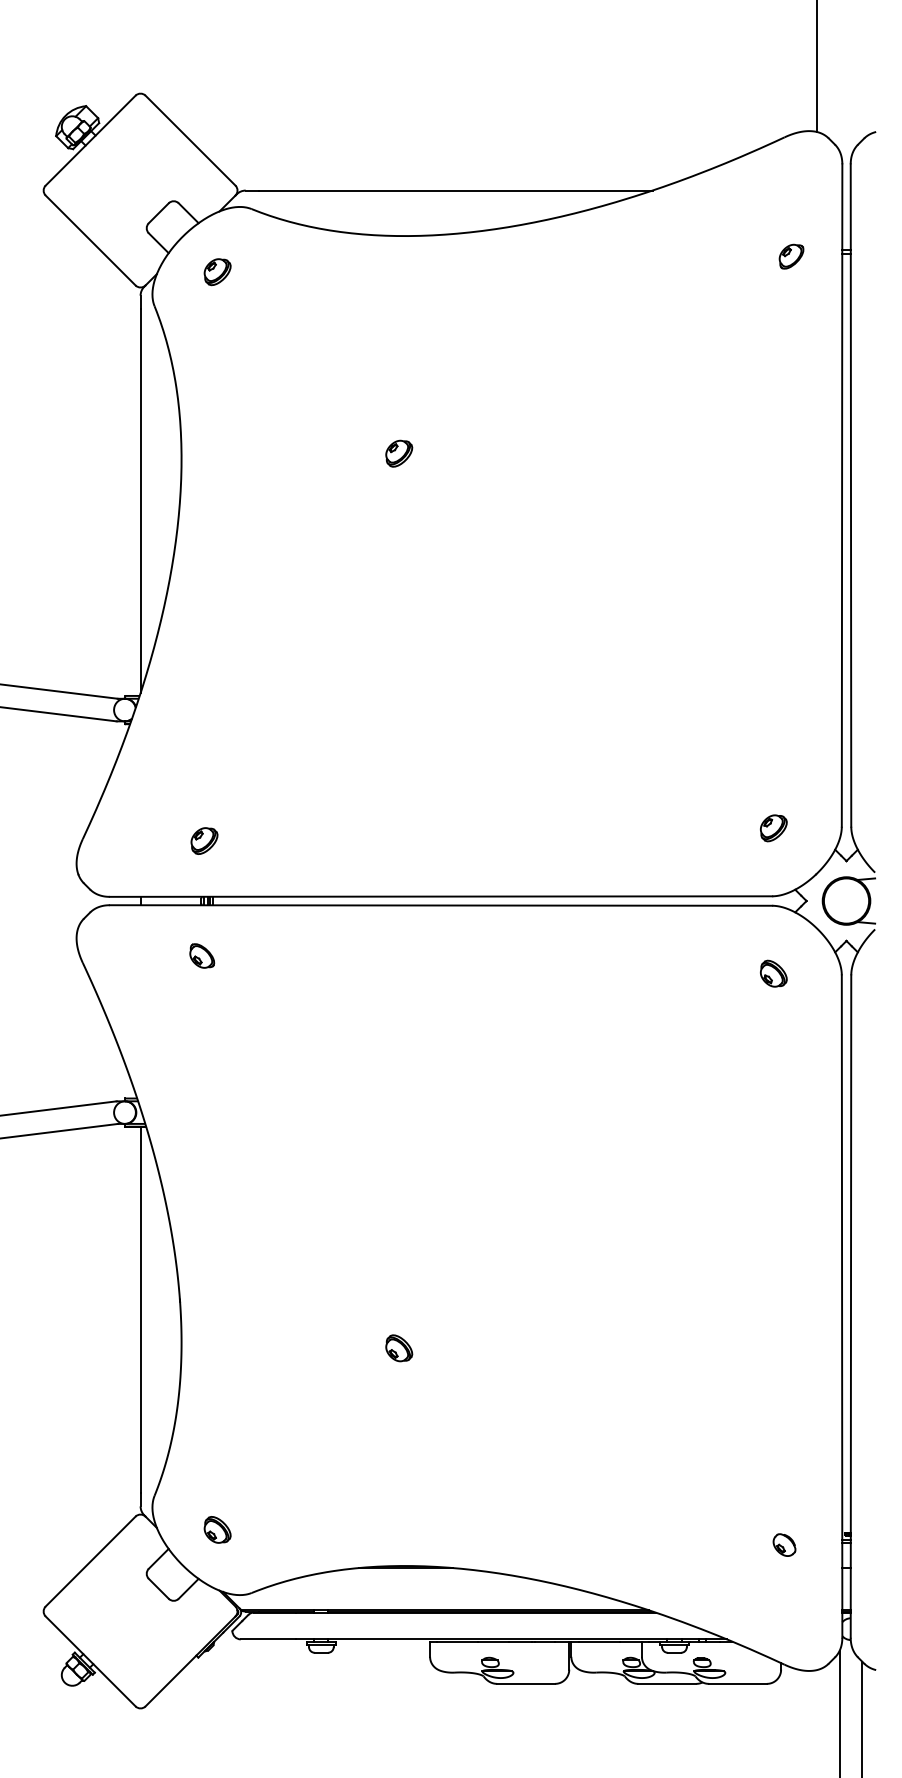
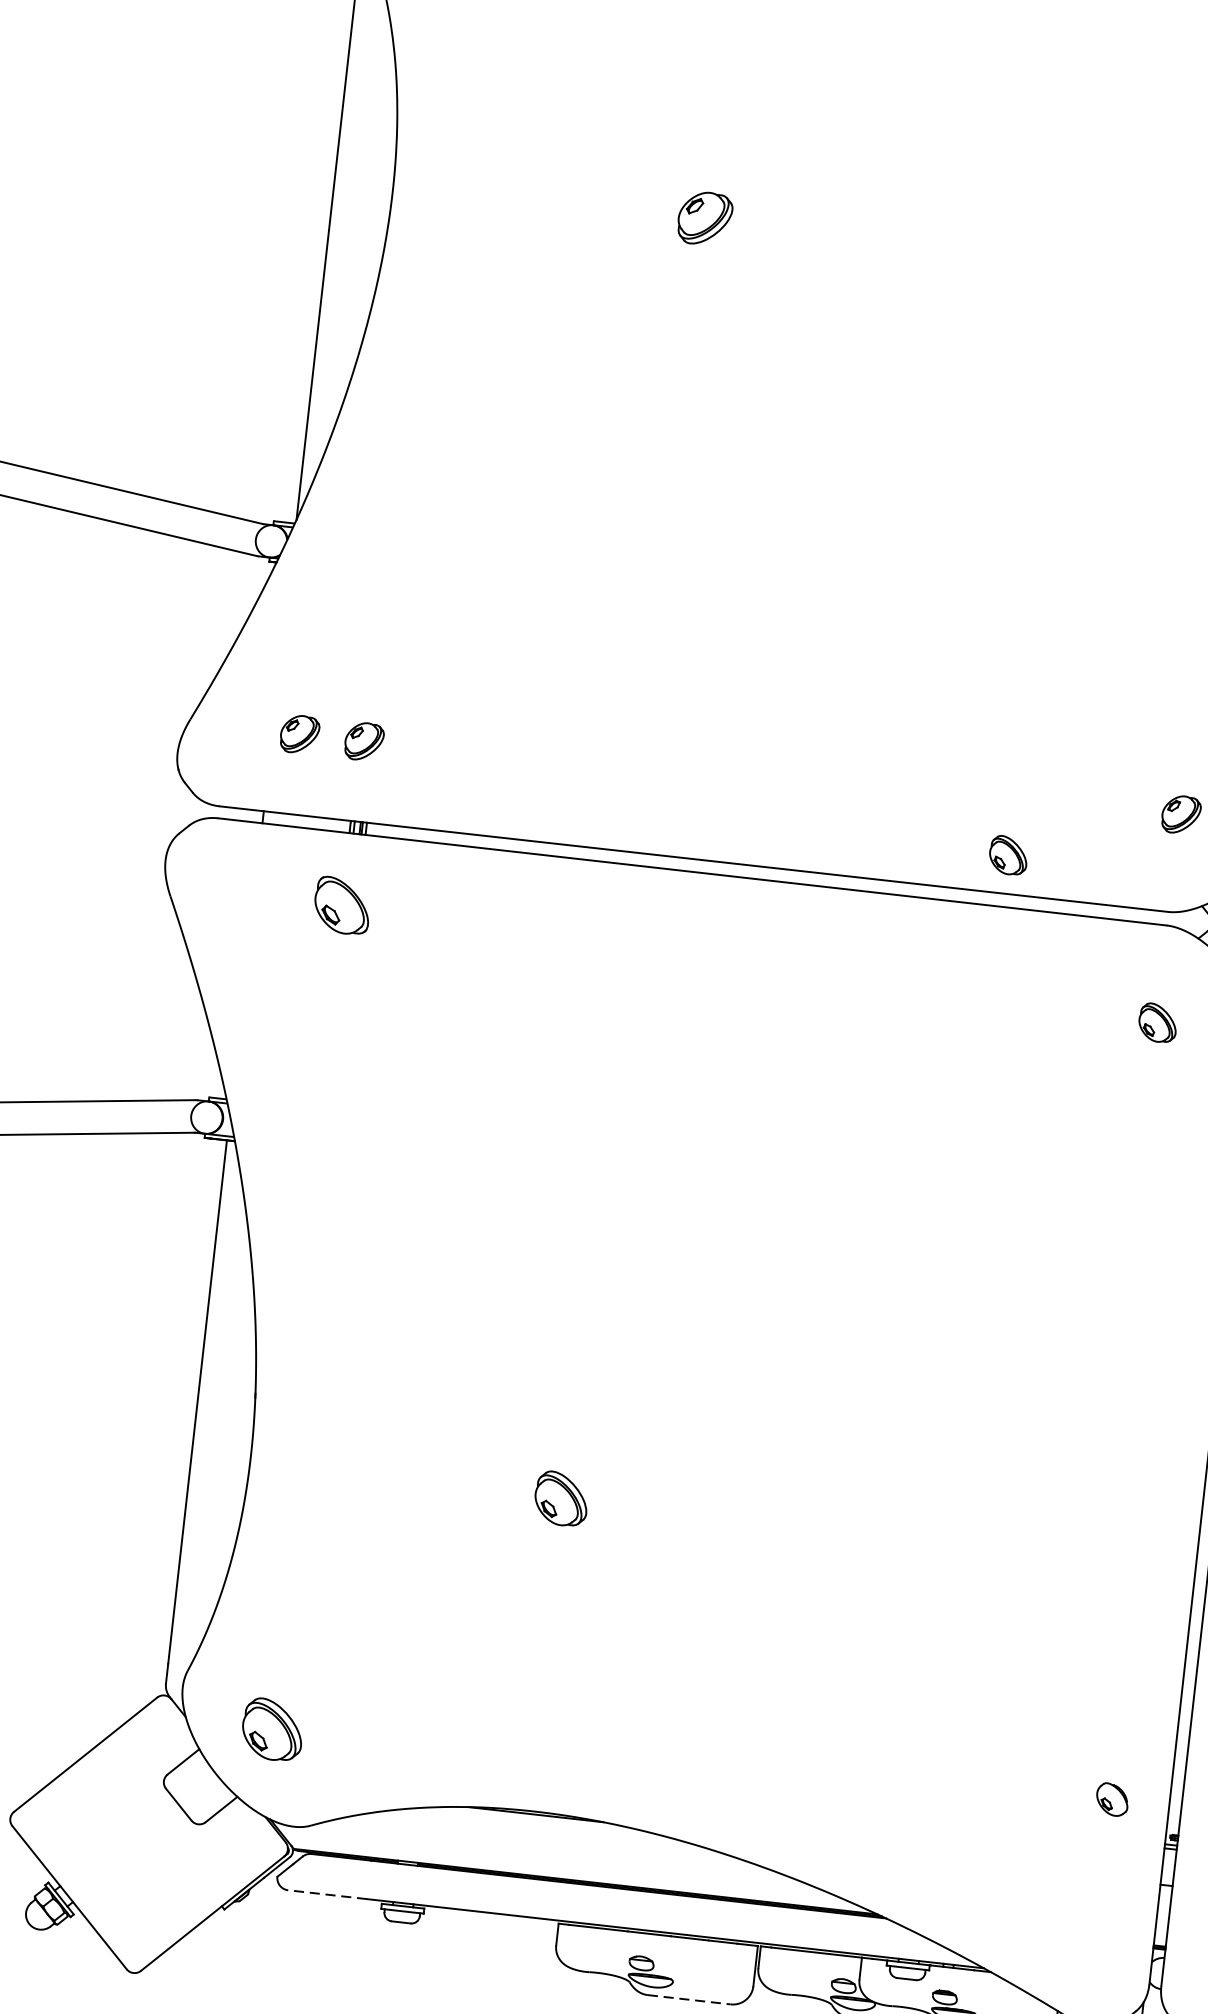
part: (399, 453) -> (705, 218), size x1.4
part: (159, 840) -> (299, 733), added
part: (657, 869) -> (1008, 855), added
part: (202, 955) -> (343, 905), size x1.6
part: (399, 1348) -> (561, 1499), size x1.4
part: (217, 1529) -> (272, 1729), size x1.6
part: (784, 1544) -> (1112, 1798), moved
line: (268, 1639) -> (327, 1894), solid -> dashed
line: (526, 1683) -> (689, 1999), solid -> dashed

